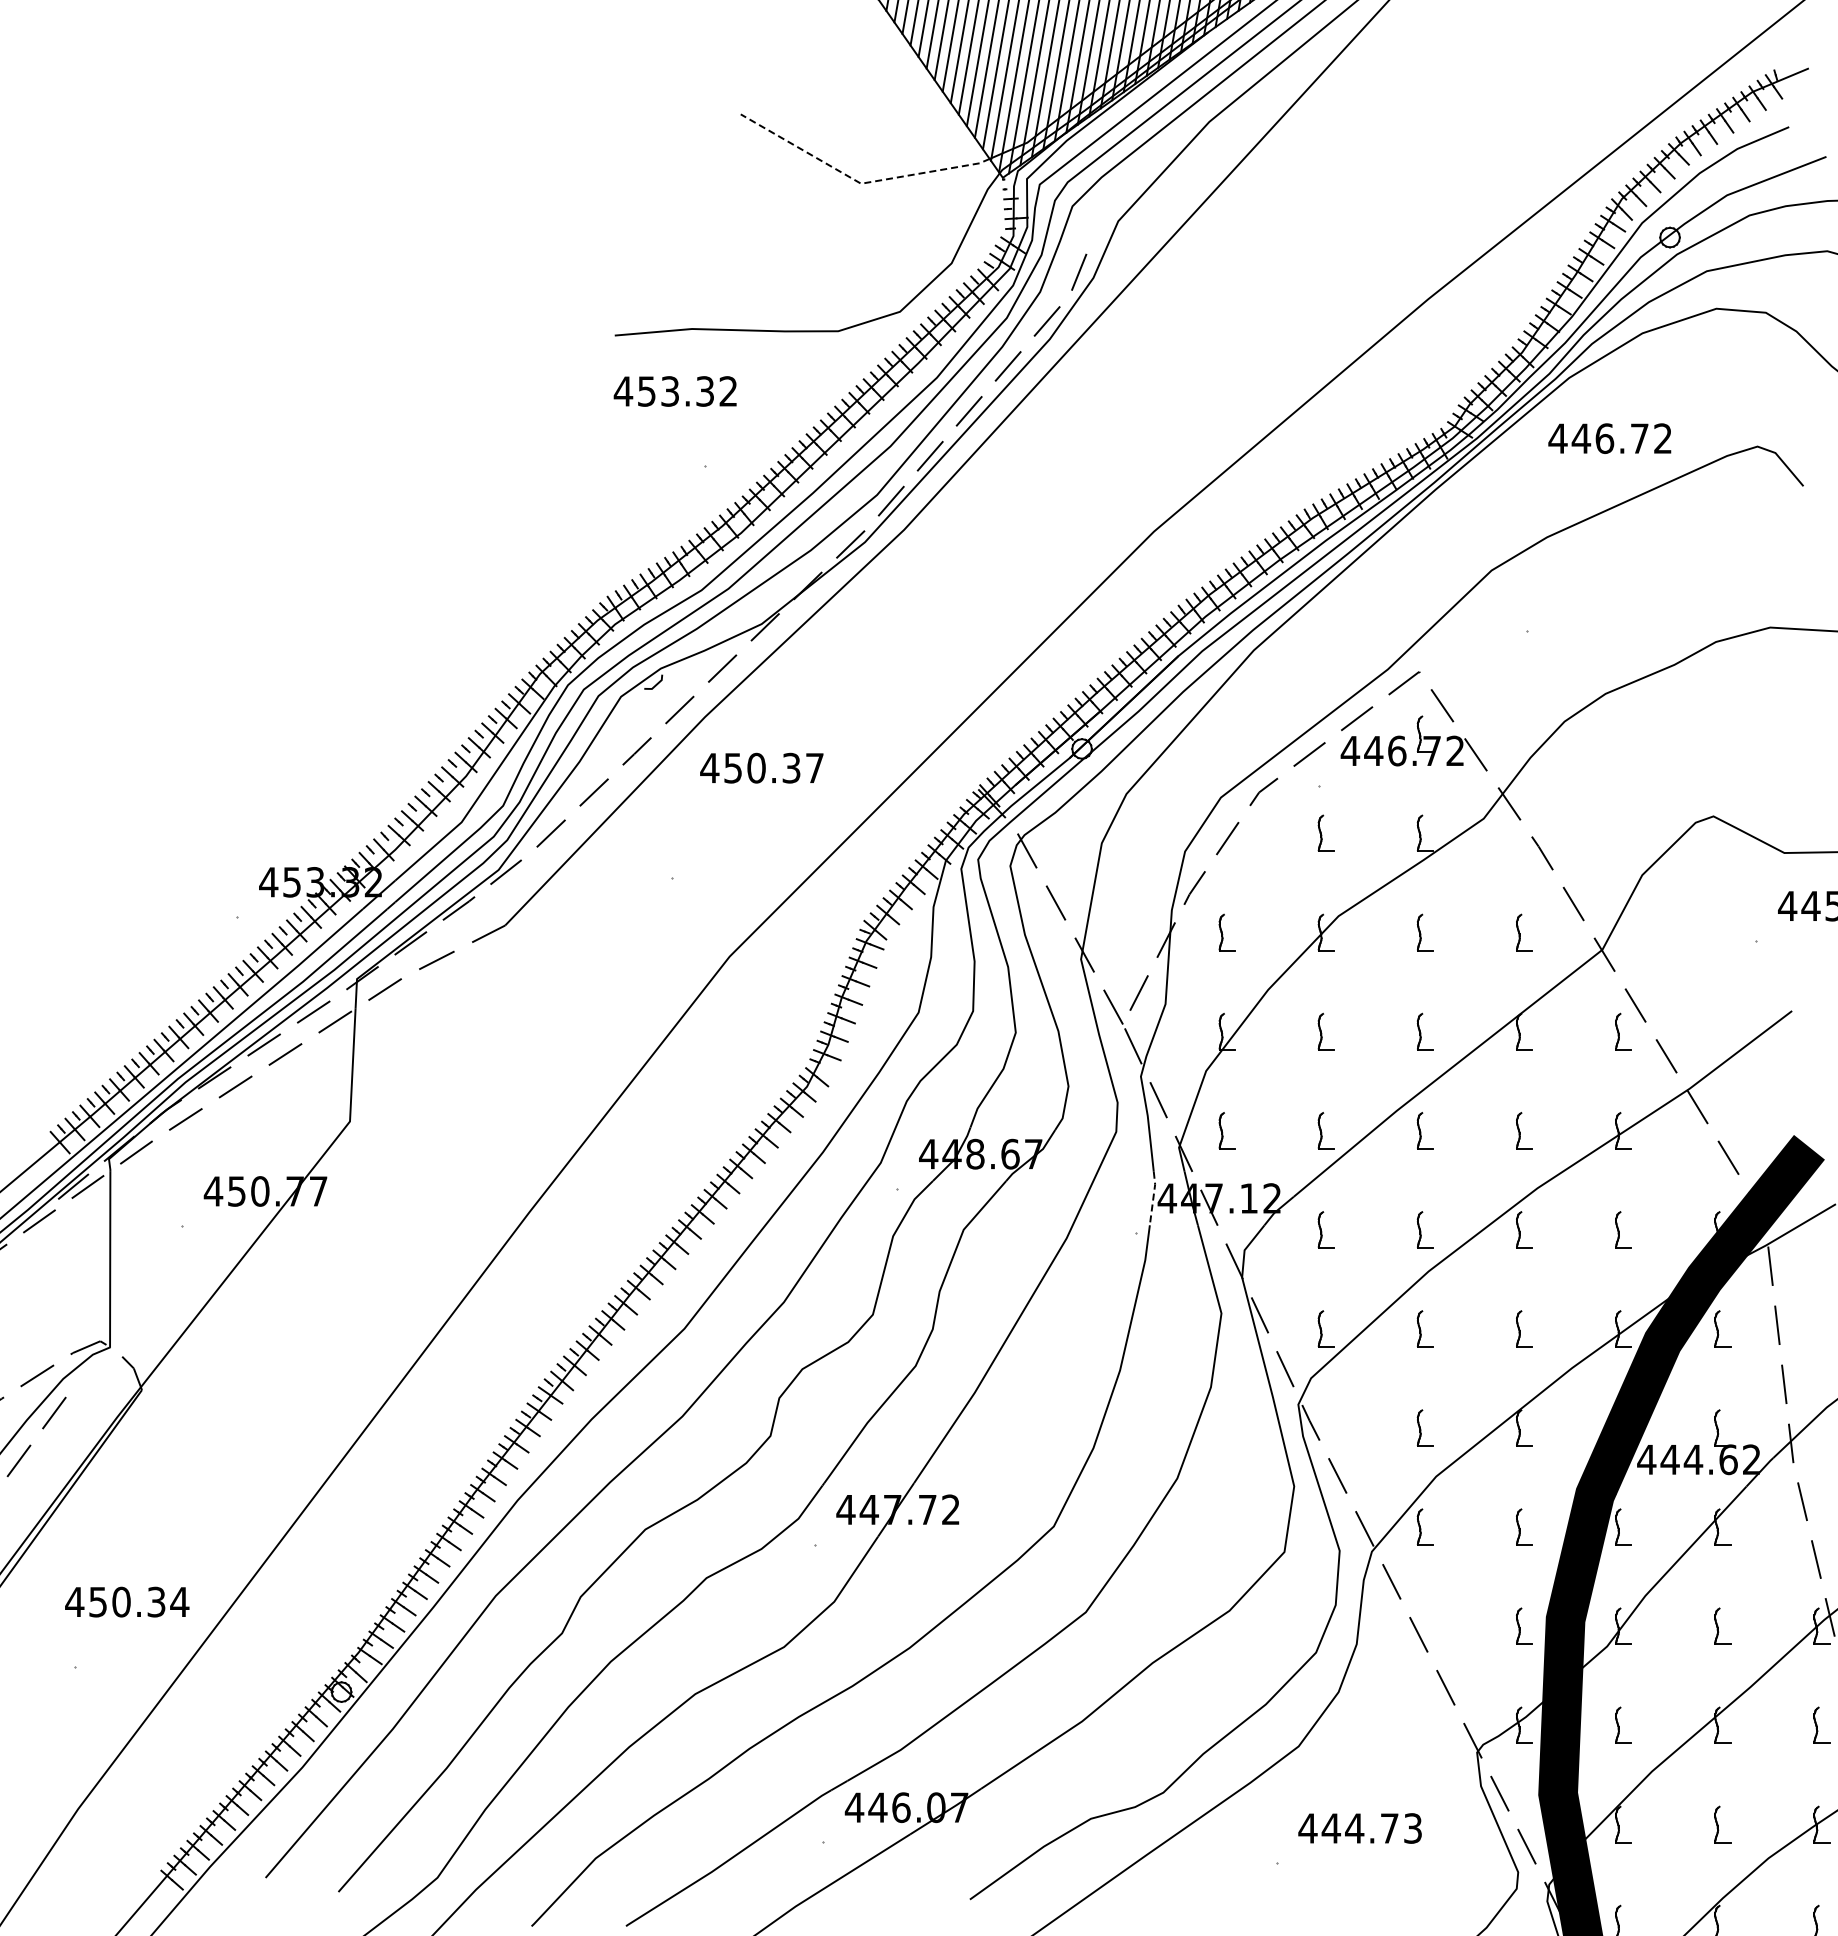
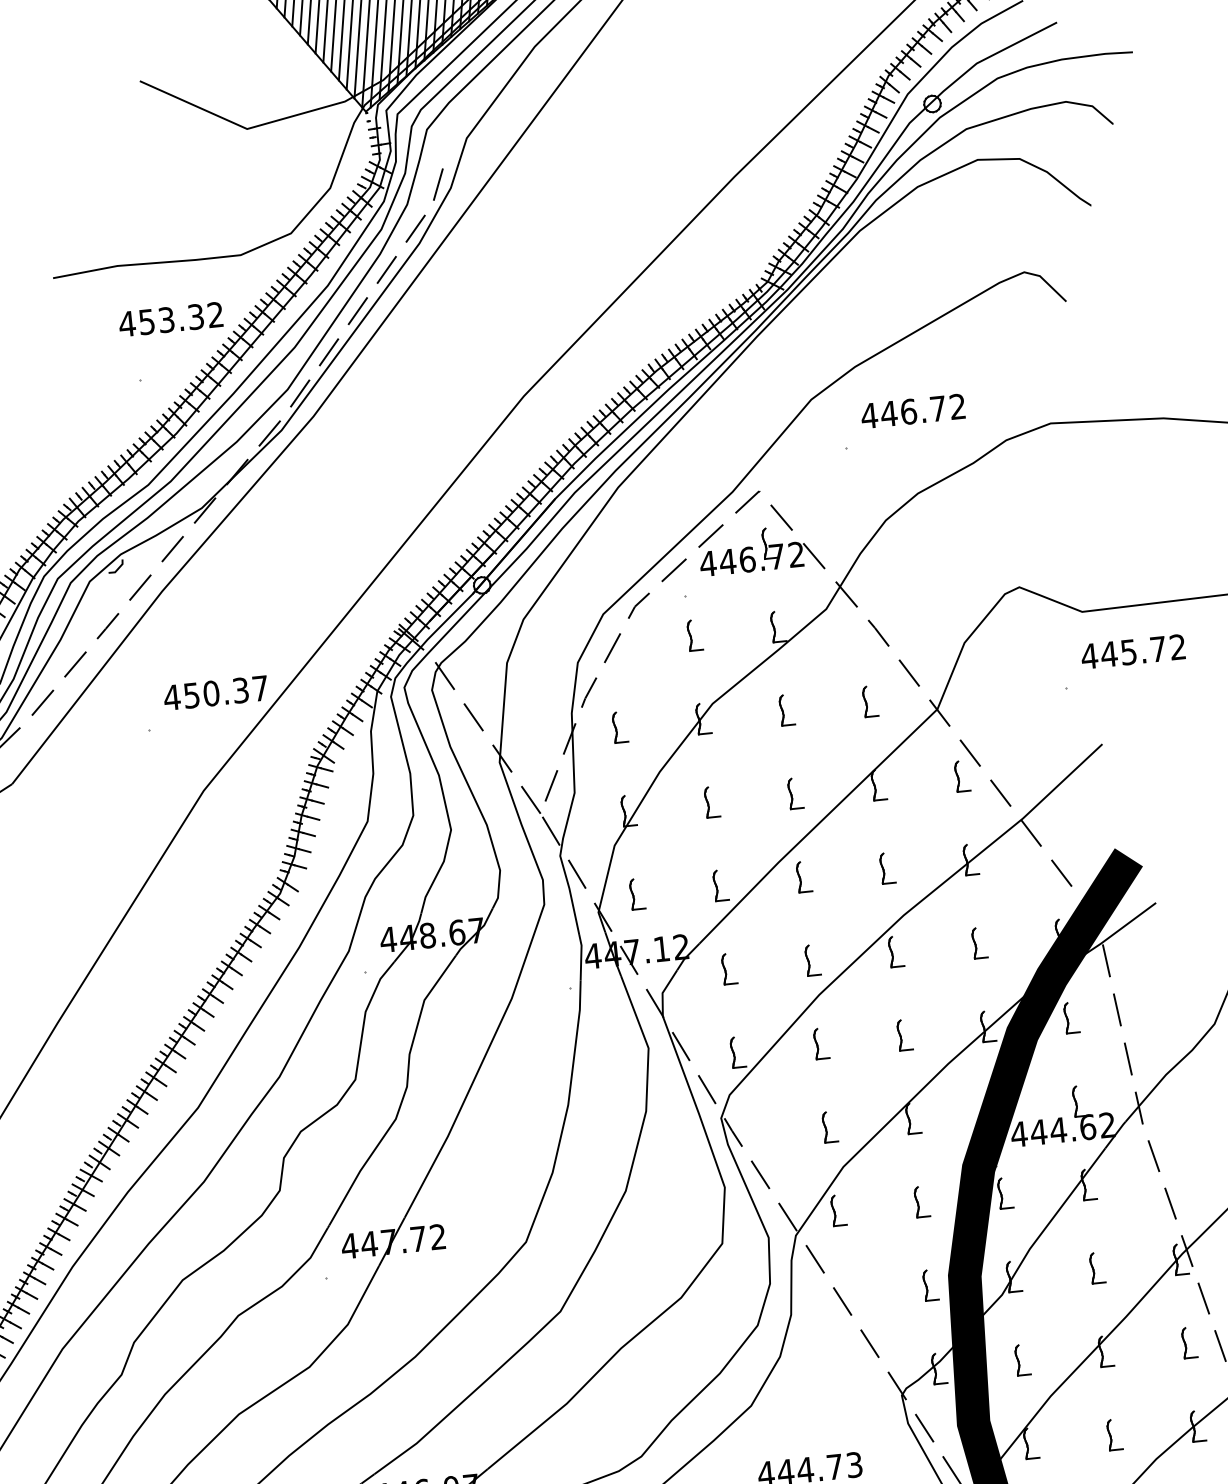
line: (859, 182) -> (245, 128), dashed -> solid
text: (674, 391) -> (170, 319), moved
text: (1609, 438) -> (912, 411), moved
text: (761, 767) -> (215, 692), moved
line: (1153, 1198) -> (581, 957), dashed -> solid

